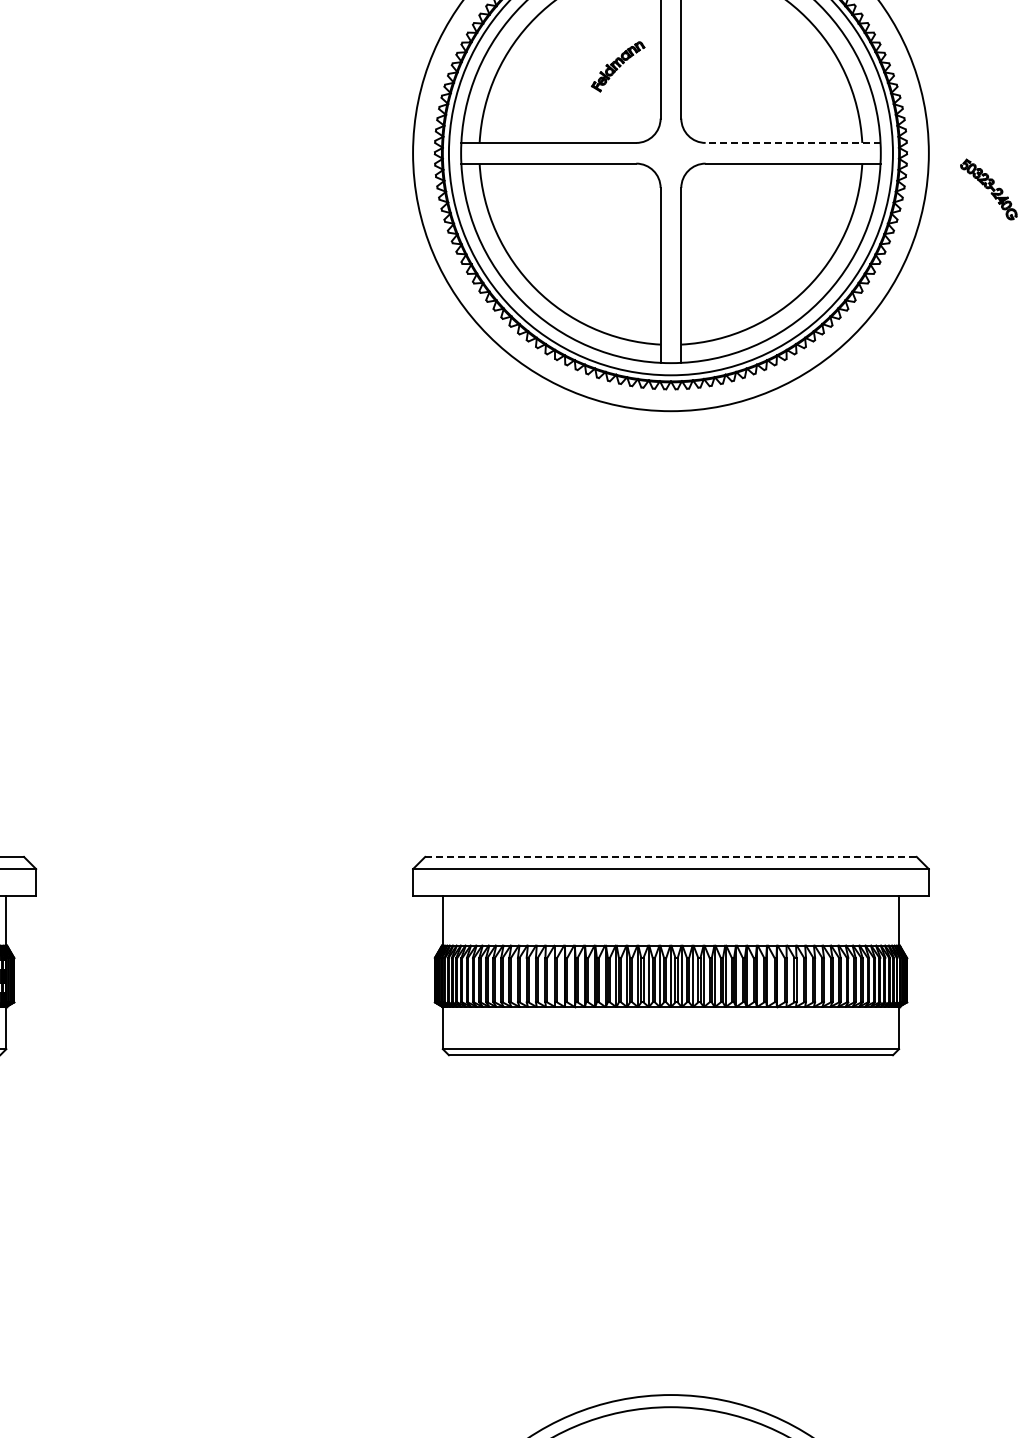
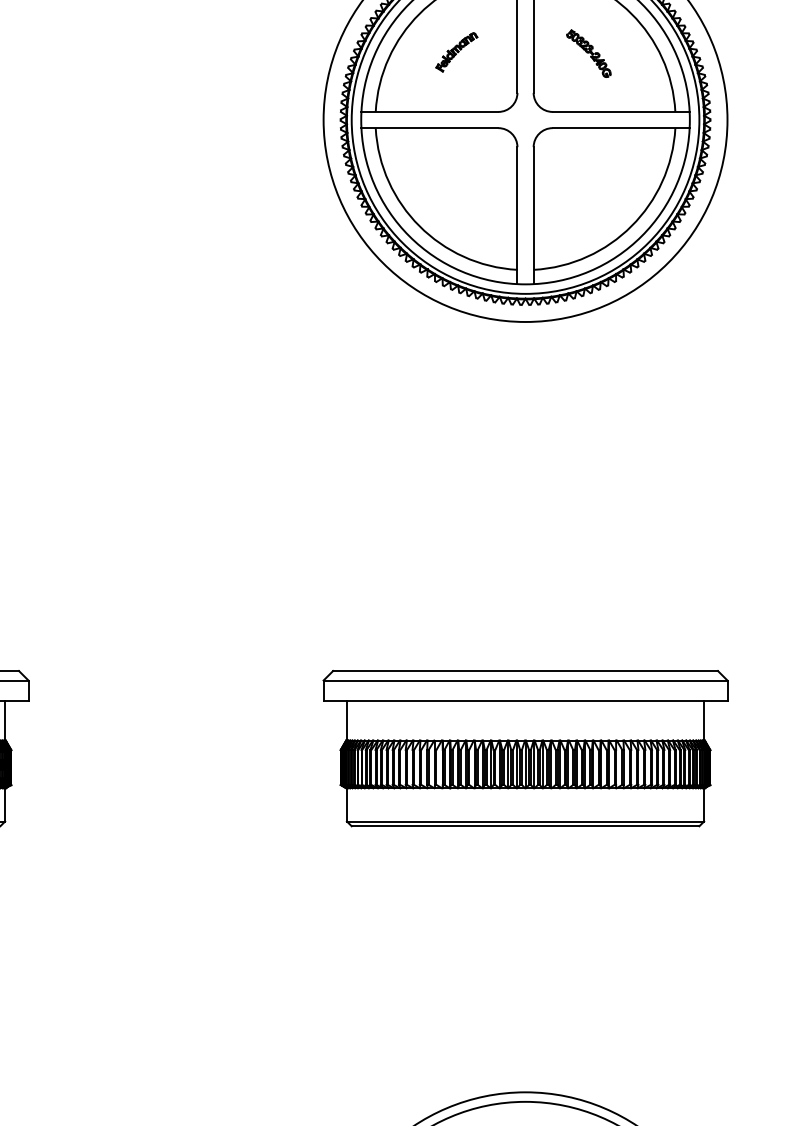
part: (618, 66) -> (457, 52), moved
line: (792, 142) -> (620, 111), dashed -> solid
part: (988, 189) -> (588, 53), moved
line: (670, 856) -> (525, 670), dashed -> solid

